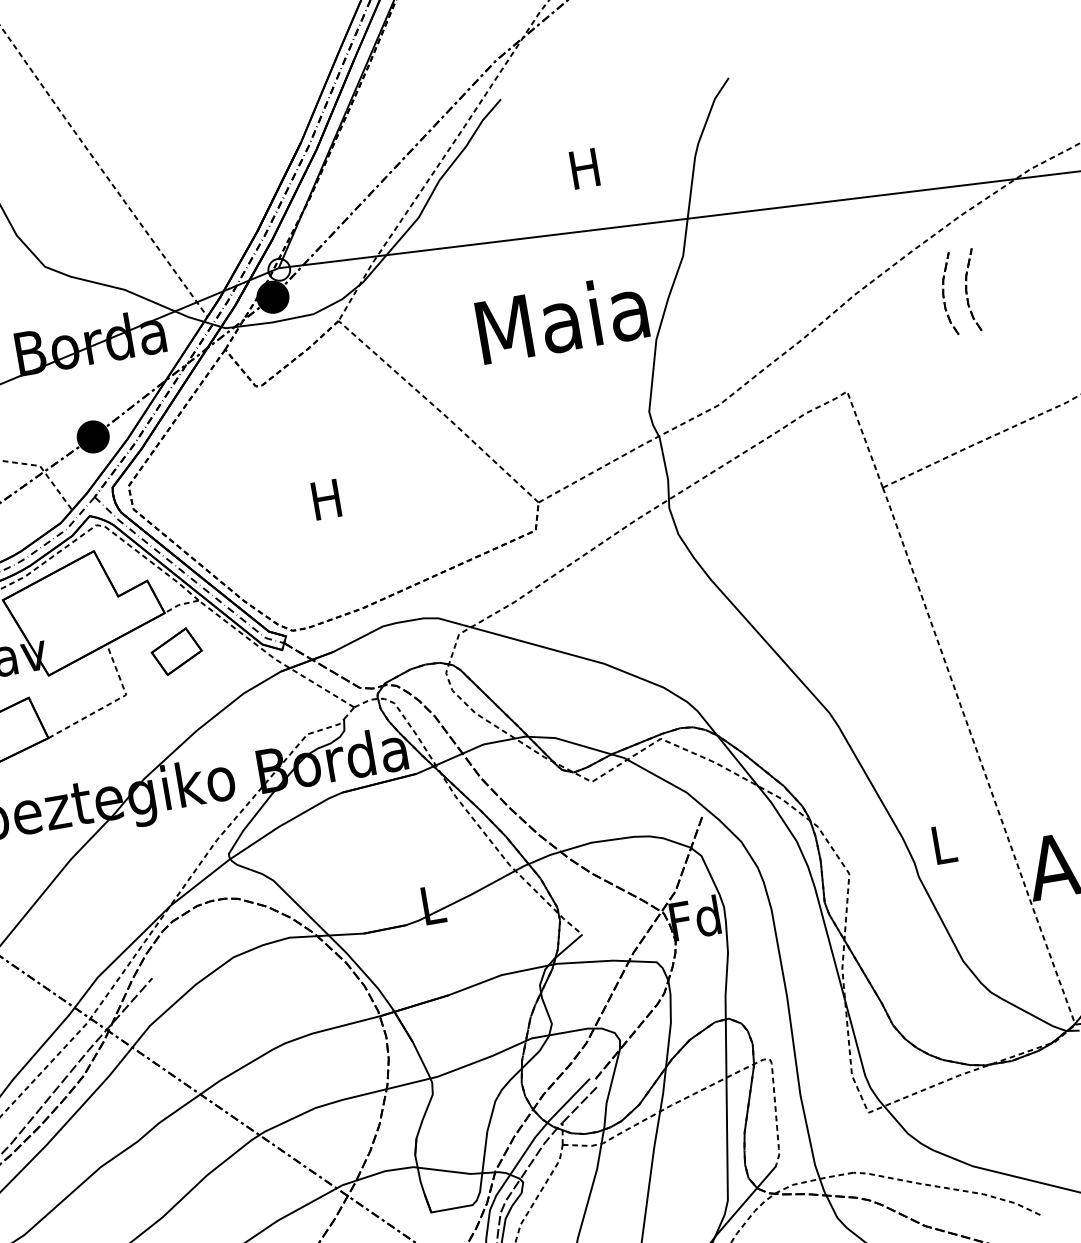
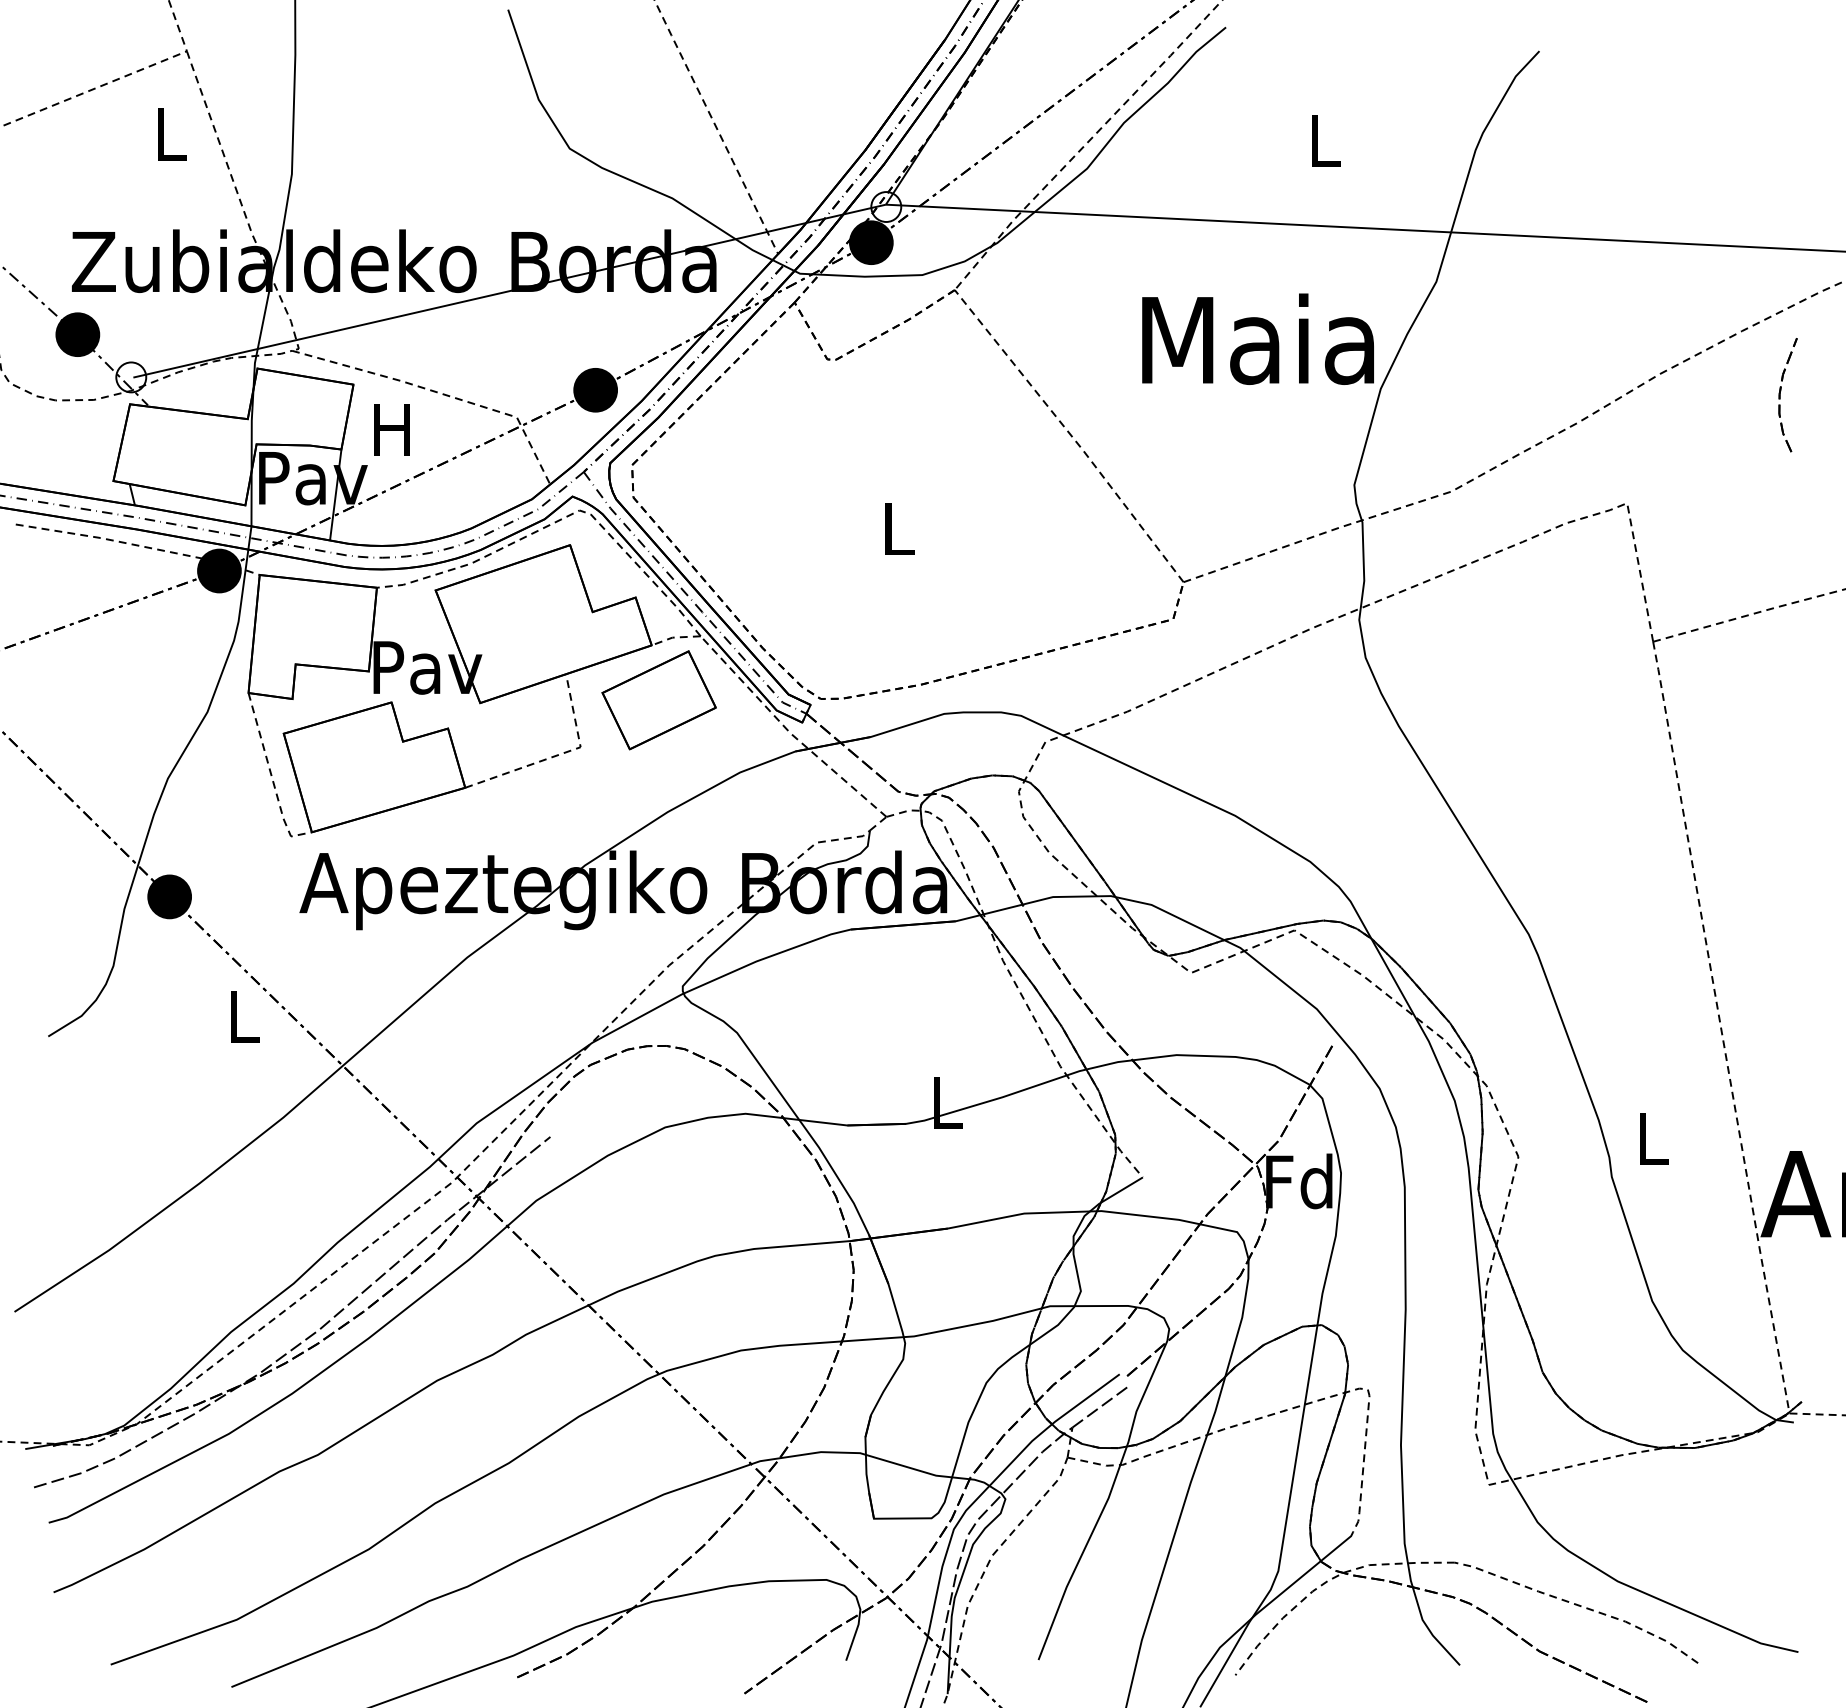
text: (584, 168) -> (1322, 140), H -> L
part: (966, 291) -> (1812, 395), removed
text: (326, 499) -> (896, 528), H -> L
part: (176, 651) -> (658, 700), size x1.67

